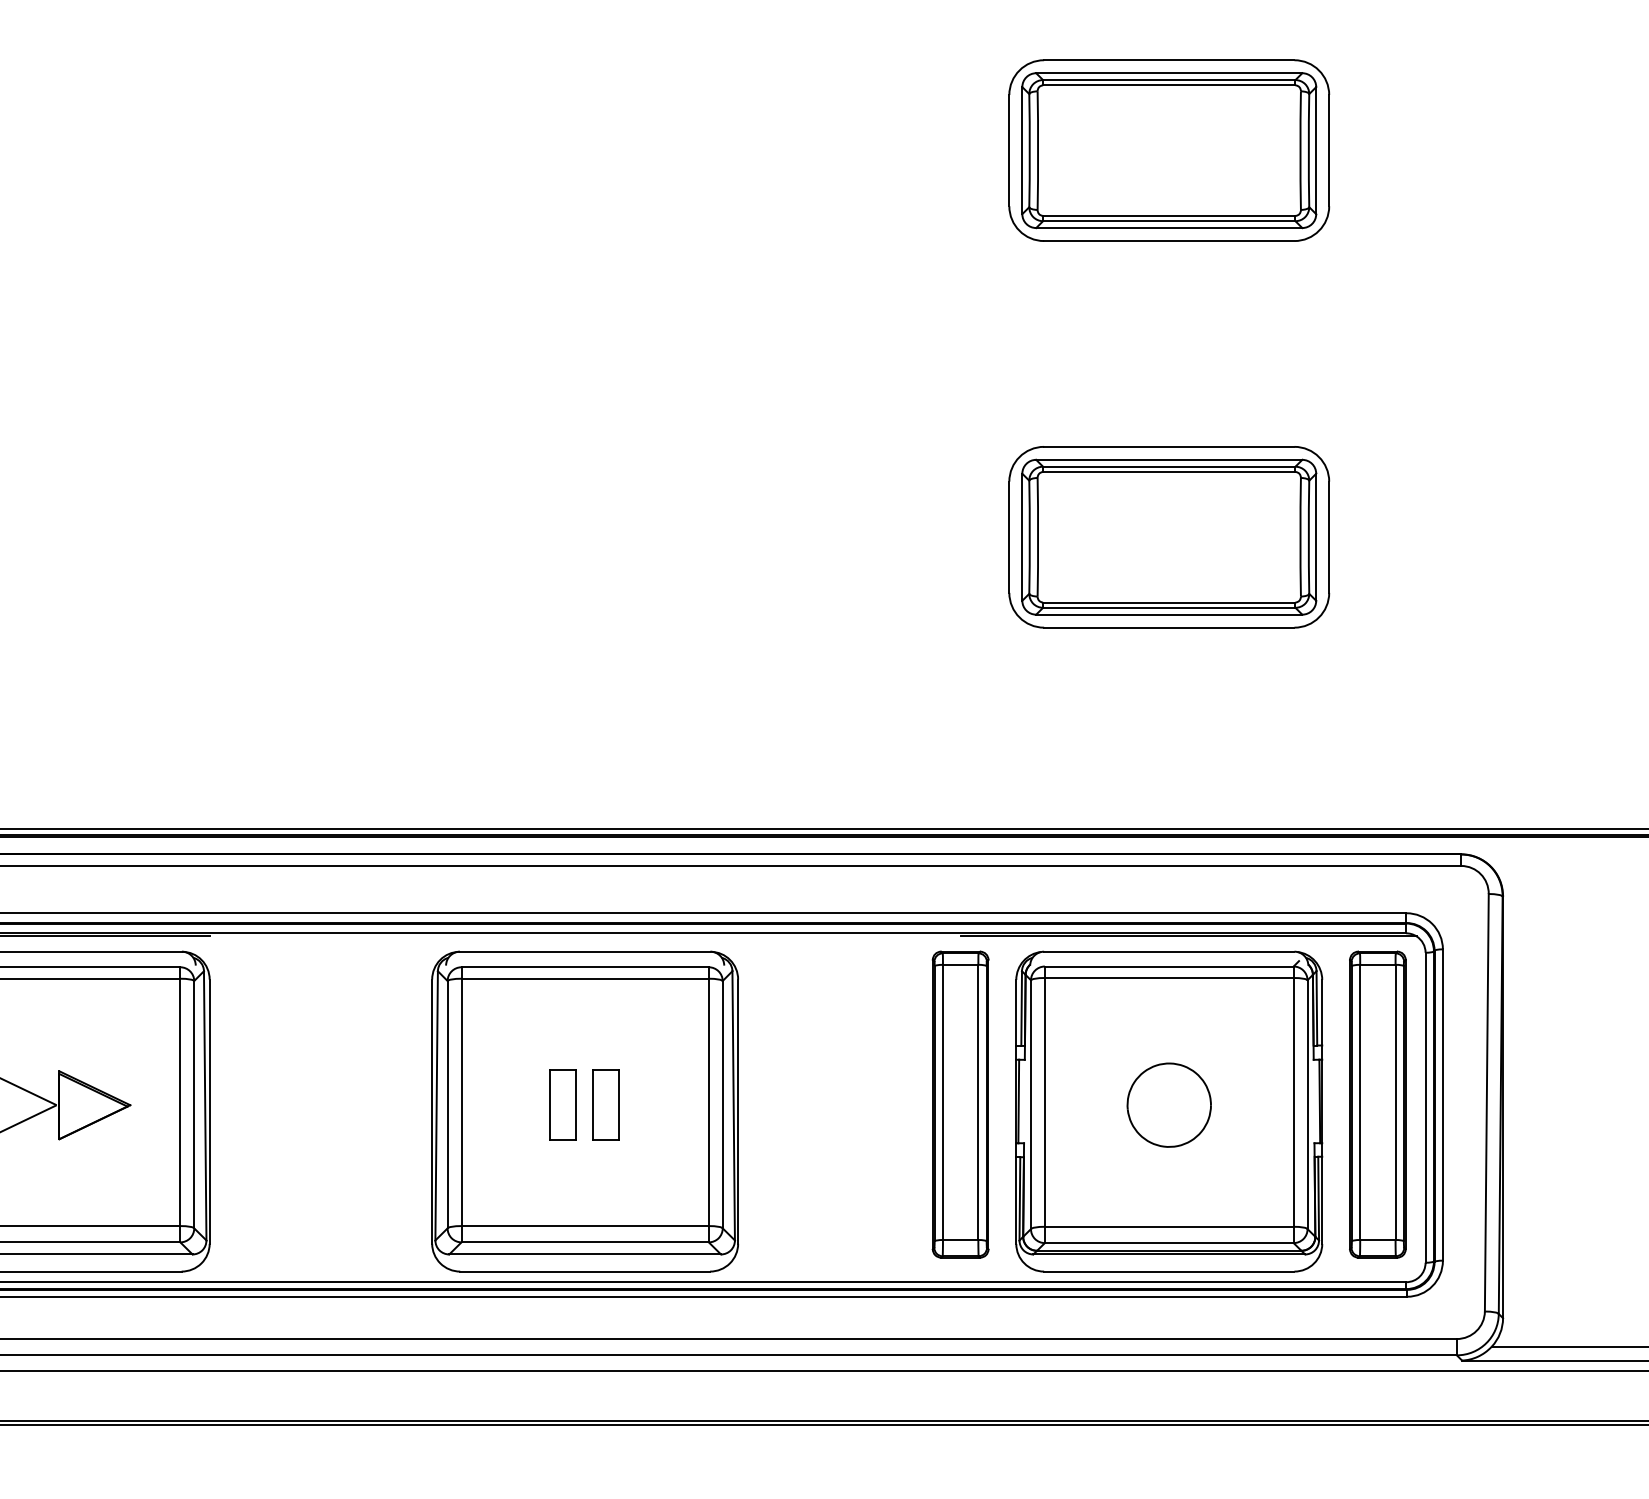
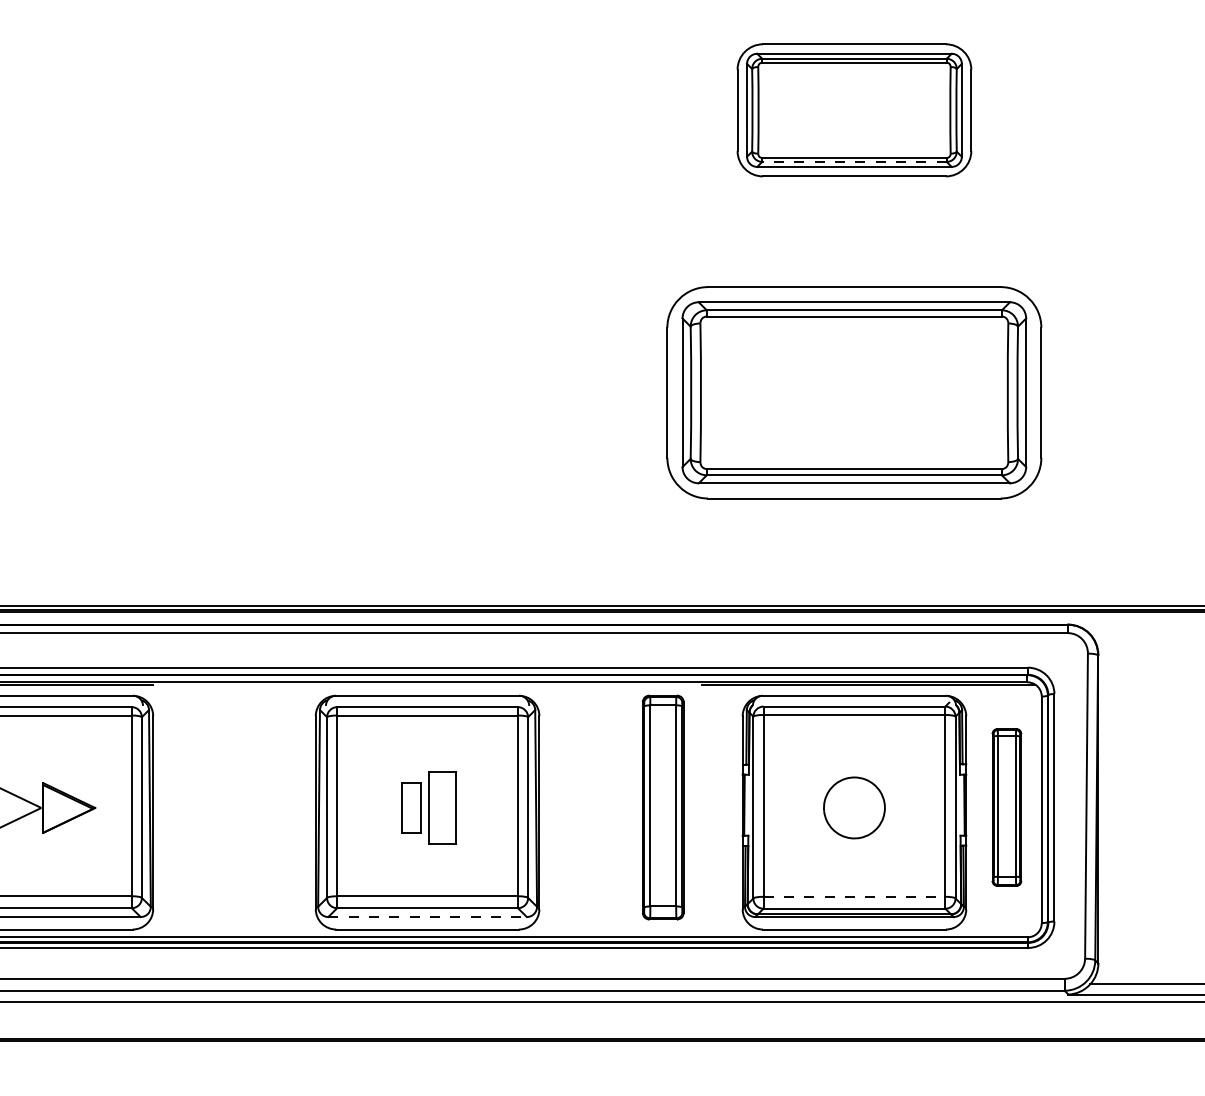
line: (1168, 221) -> (853, 162), solid -> dashed
part: (1169, 537) -> (854, 393), size x1.6
part: (605, 1104) -> (442, 807), size x1.4
part: (960, 1104) -> (663, 807), moved
part: (1377, 1104) -> (1006, 807), size x0.7
line: (1169, 1226) -> (854, 896), solid -> dashed
line: (585, 1254) -> (427, 917), solid -> dashed

